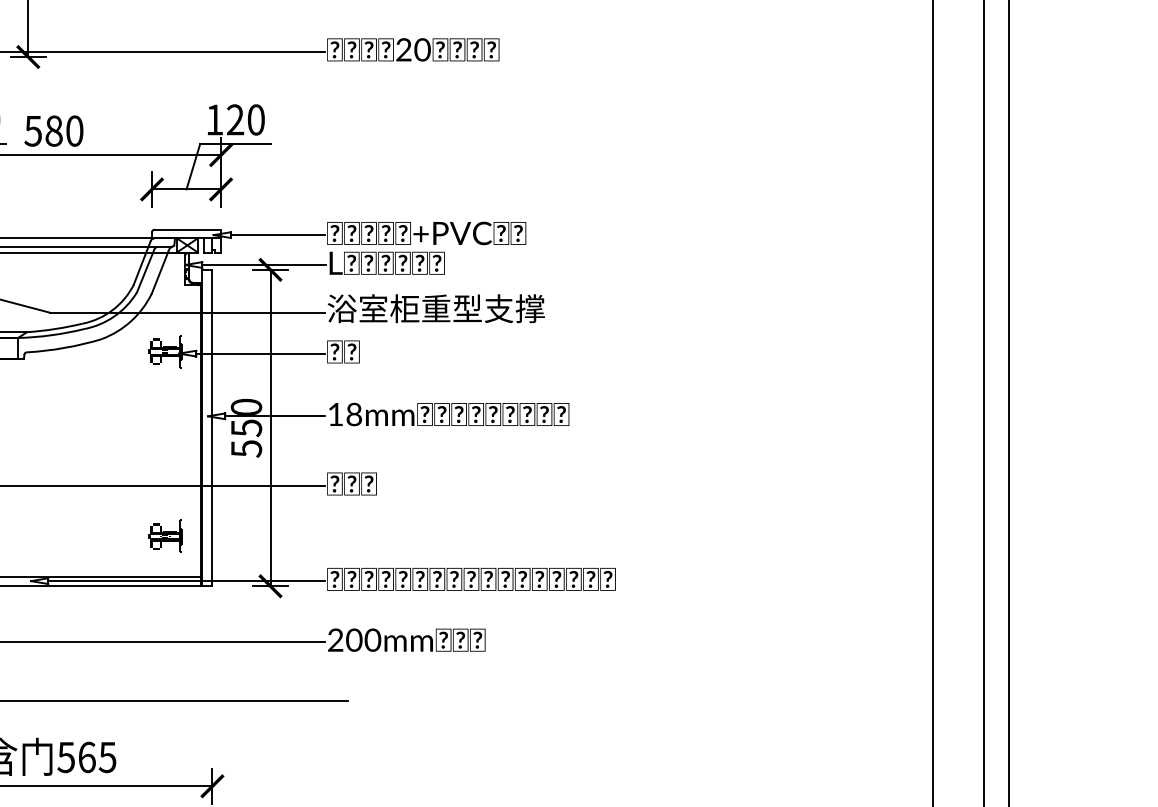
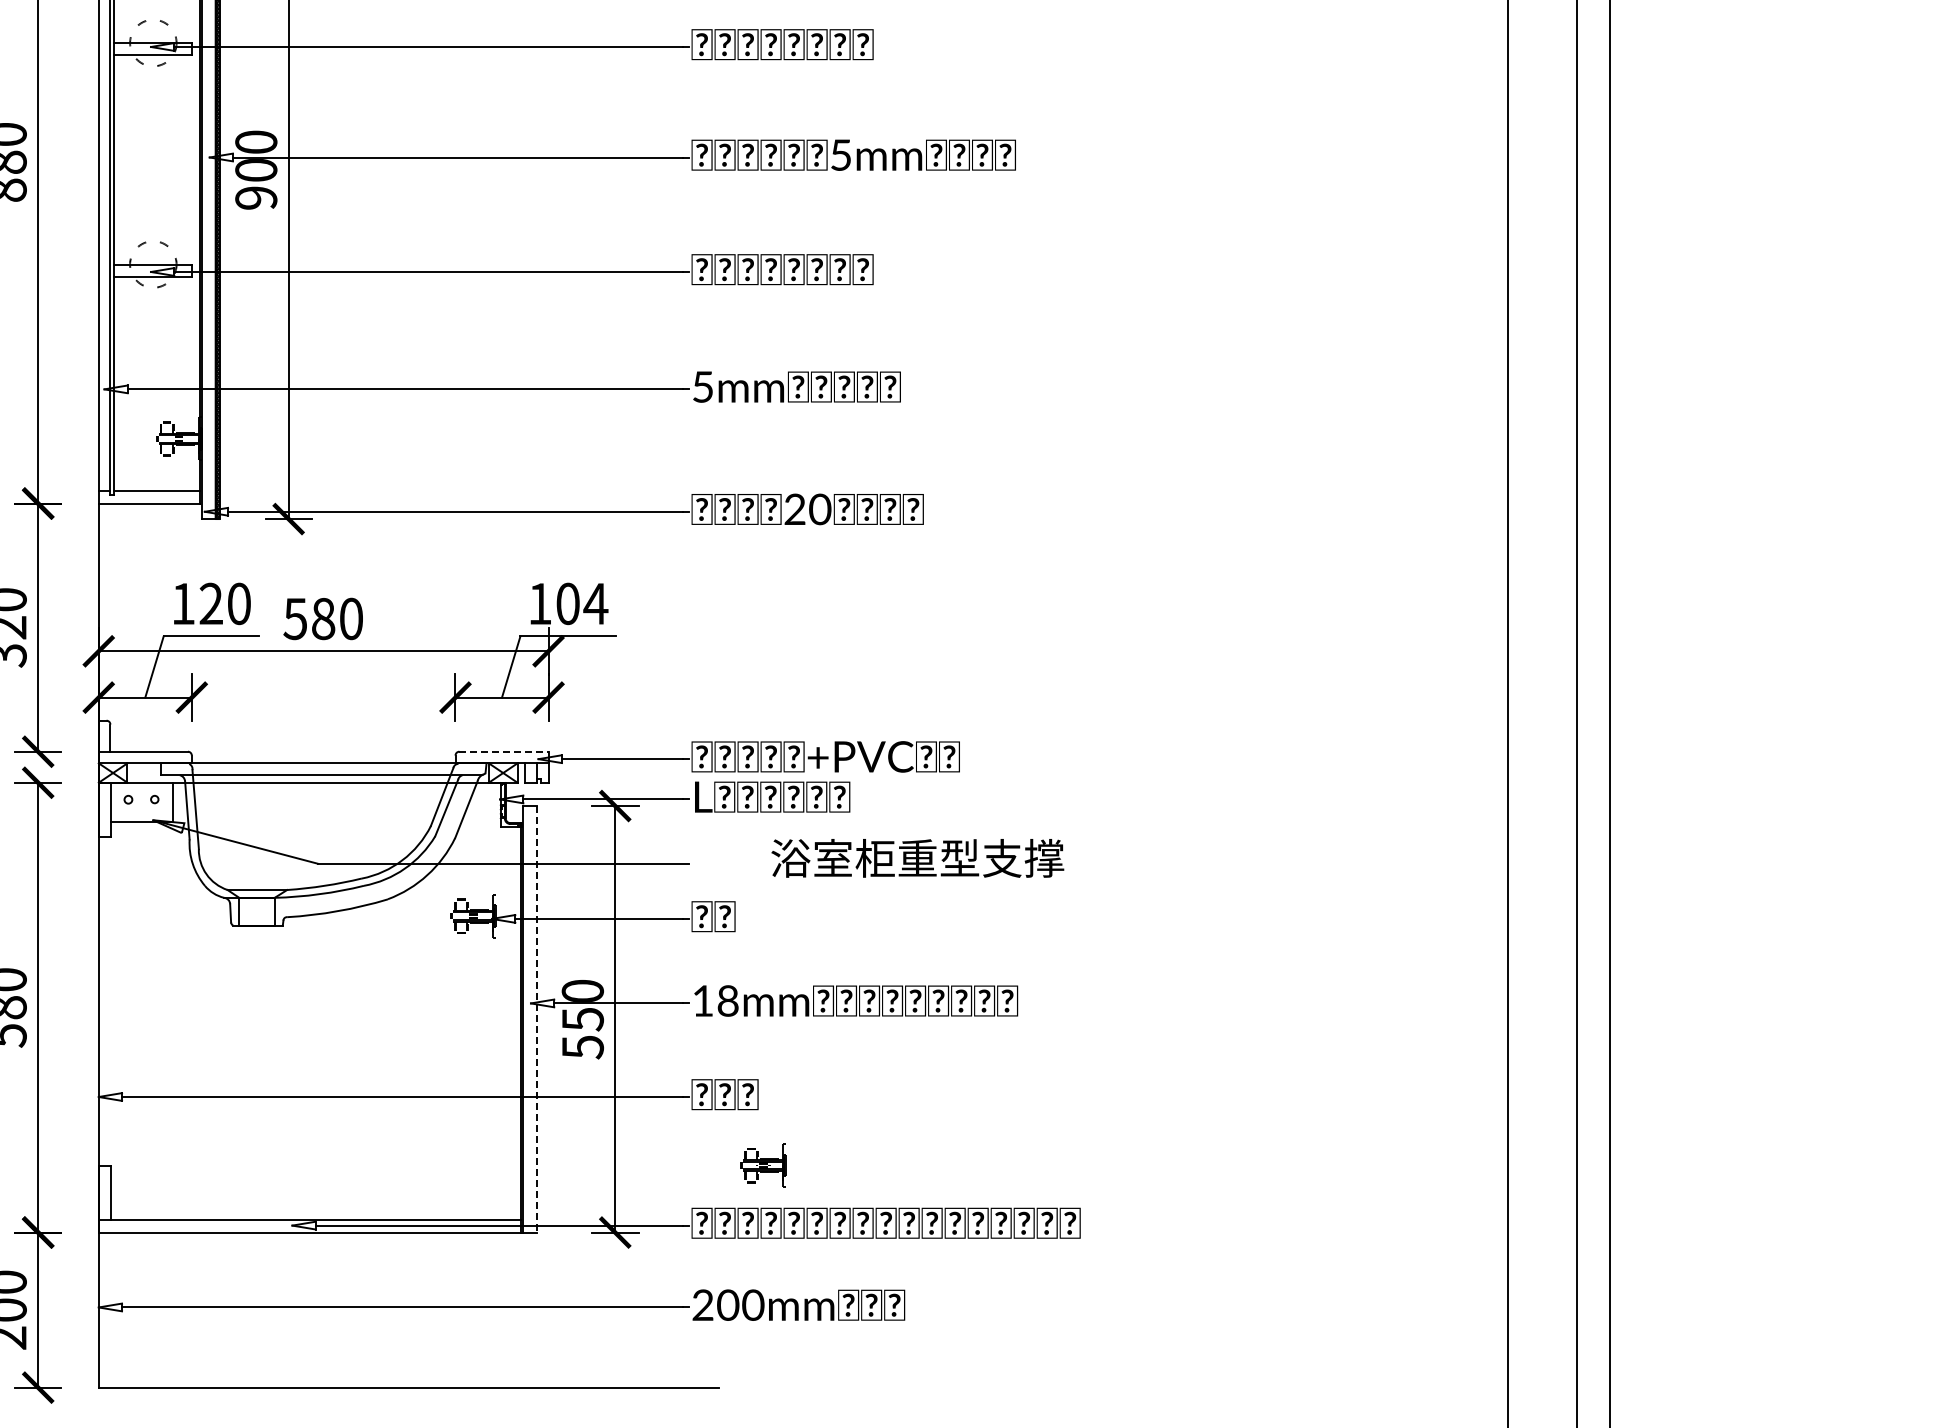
text: (246, 119) -> (582, 603), 120 -> 104
line: (187, 229) -> (503, 751), solid -> dashed
text: (436, 308) -> (917, 858), moved
line: (212, 428) -> (536, 1019), solid -> dashed
part: (165, 536) -> (763, 1165), moved

